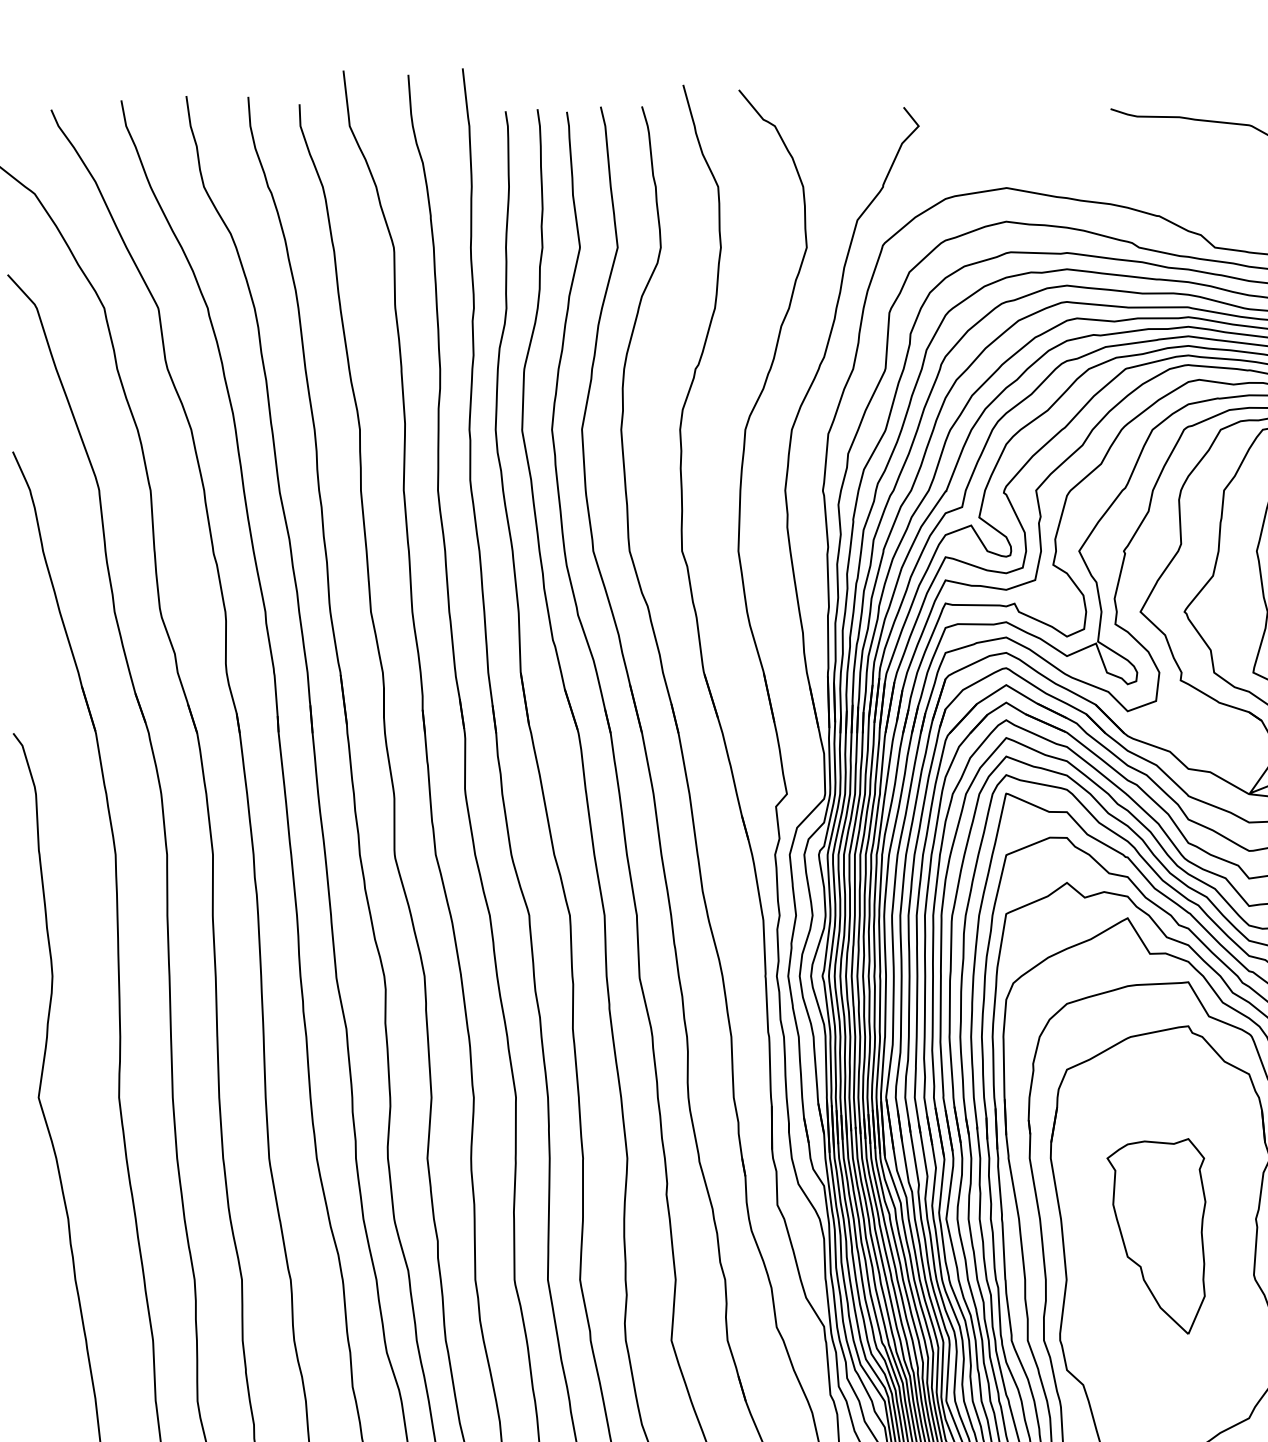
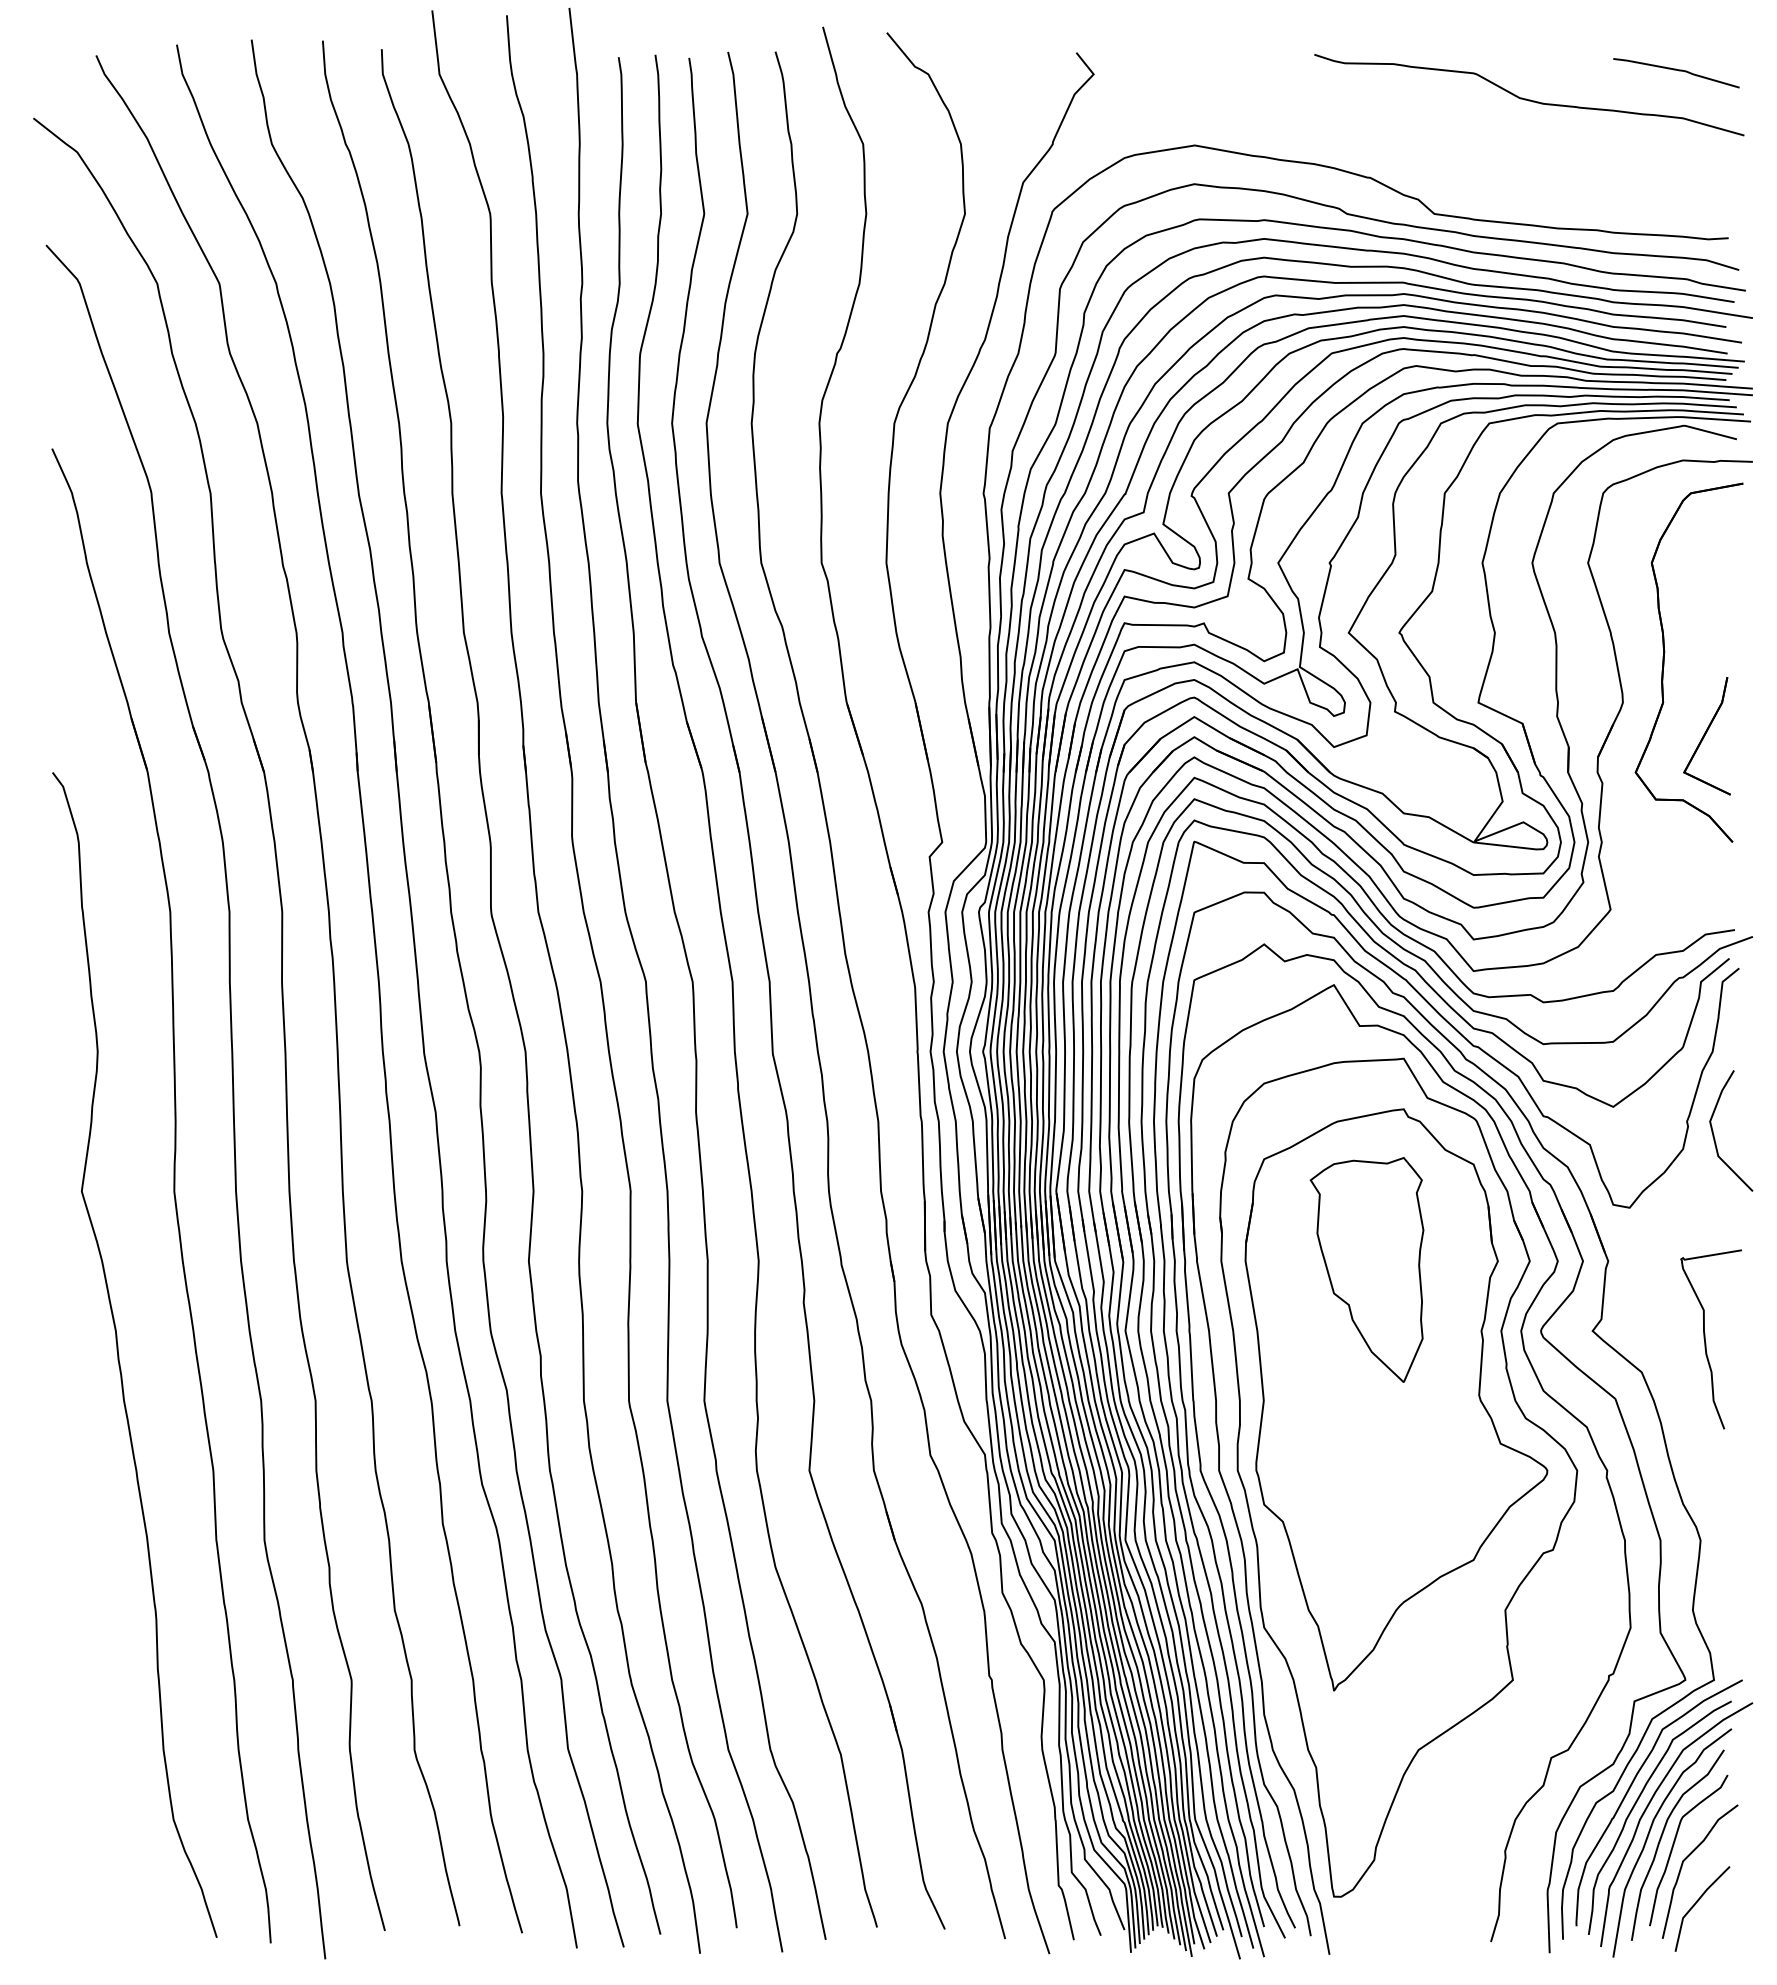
part: (1155, 1236) -> (1366, 1269), moved

